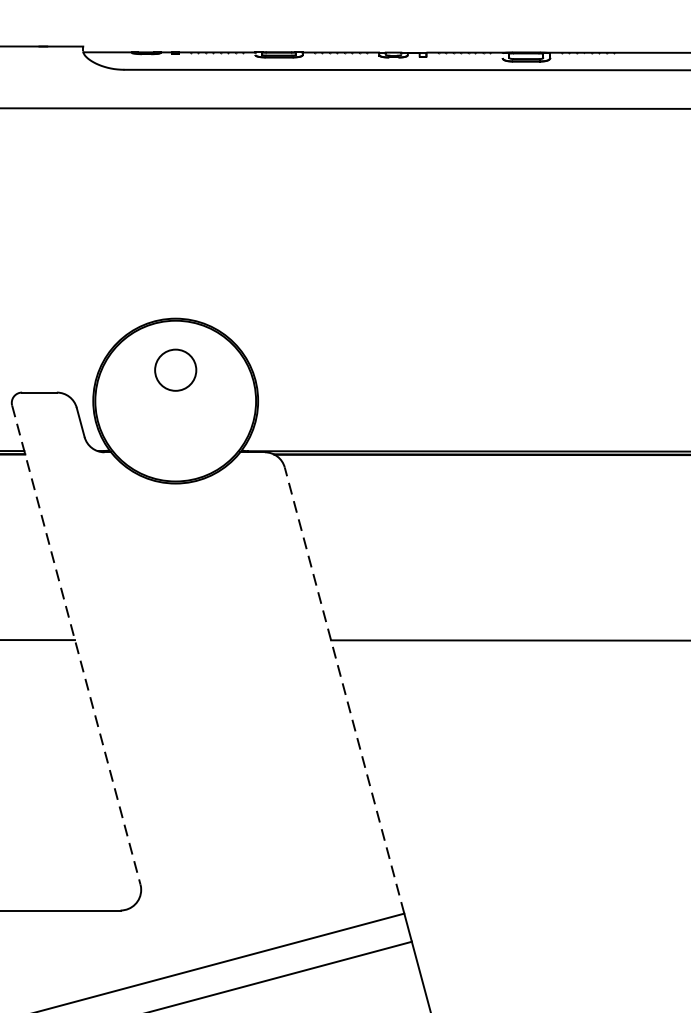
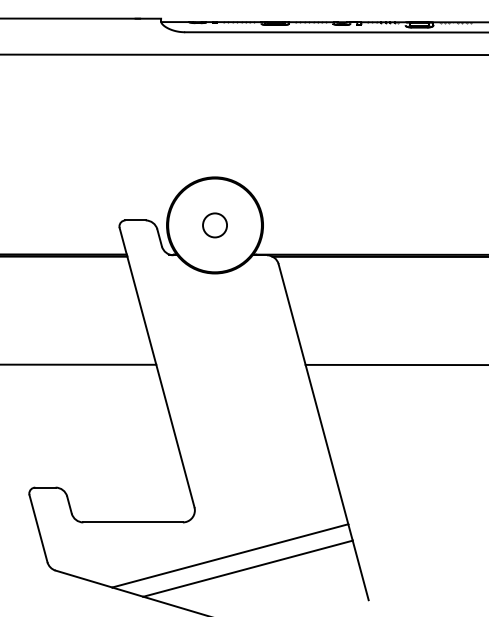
circle: (174, 370) -> (214, 225), moved
line: (77, 644) -> (157, 367), dashed -> solid
line: (344, 691) -> (313, 394), dashed -> solid

